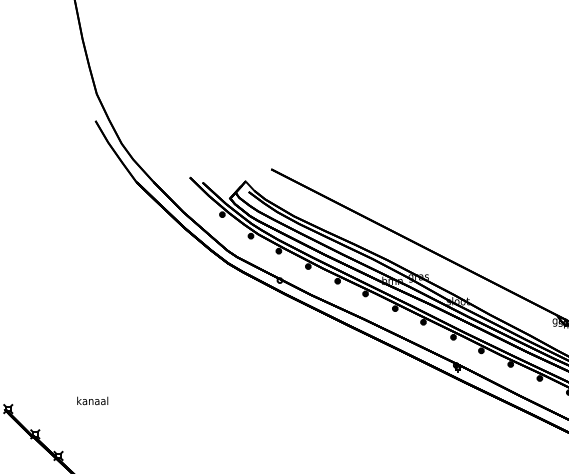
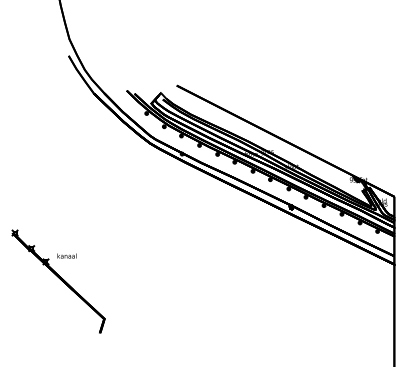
text: (91, 400) -> (66, 255), moved

